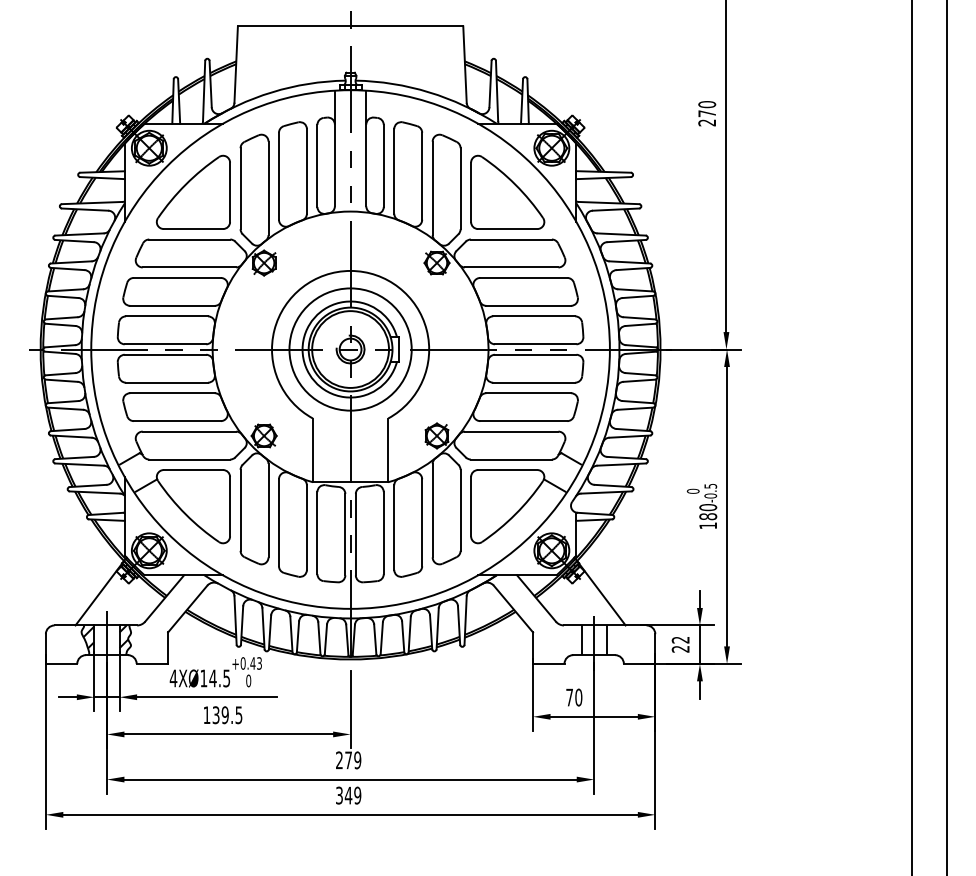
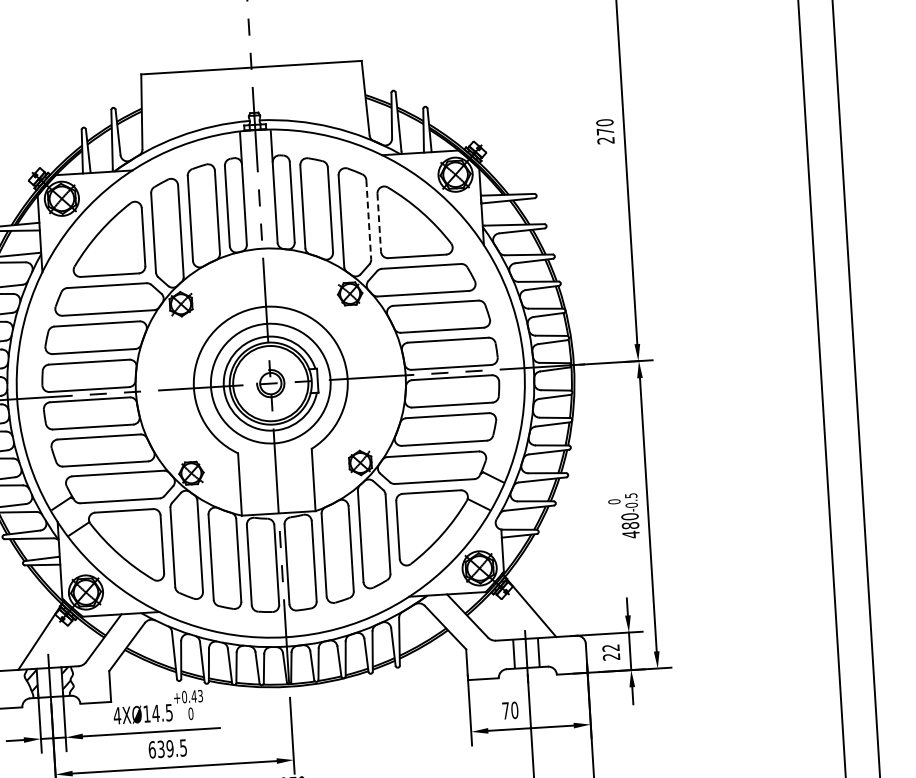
line: (460, 189) -> (368, 220), solid -> dashed
line: (471, 192) -> (379, 222), solid -> dashed
text: (707, 525) -> (630, 534), 180 -> 480
text: (206, 715) -> (151, 750), 139.5 -> 639.5

